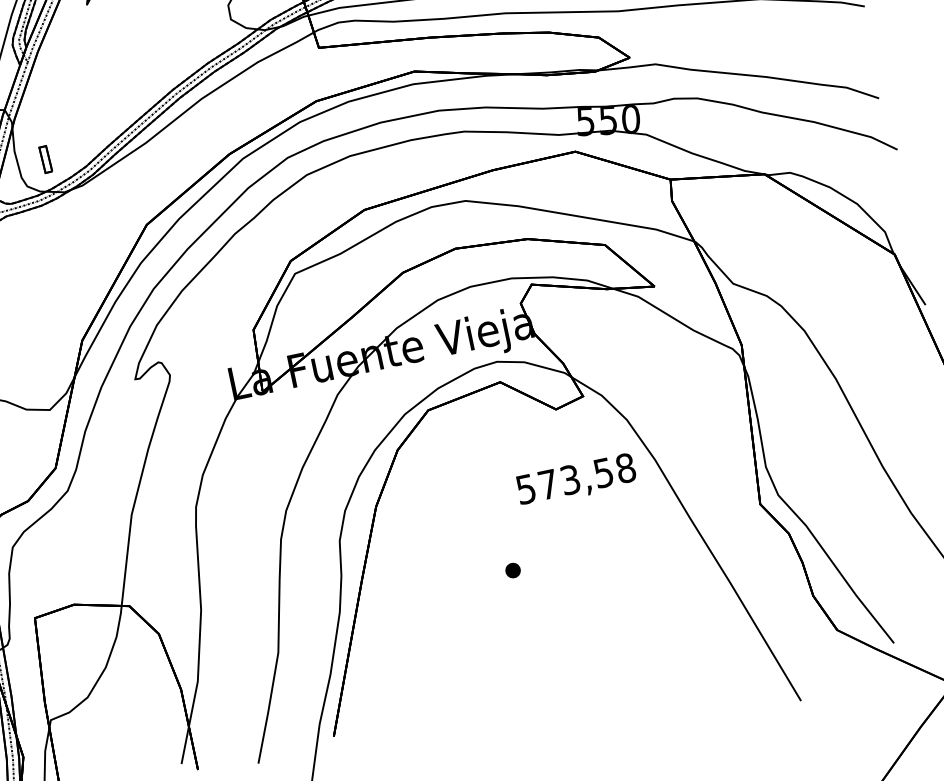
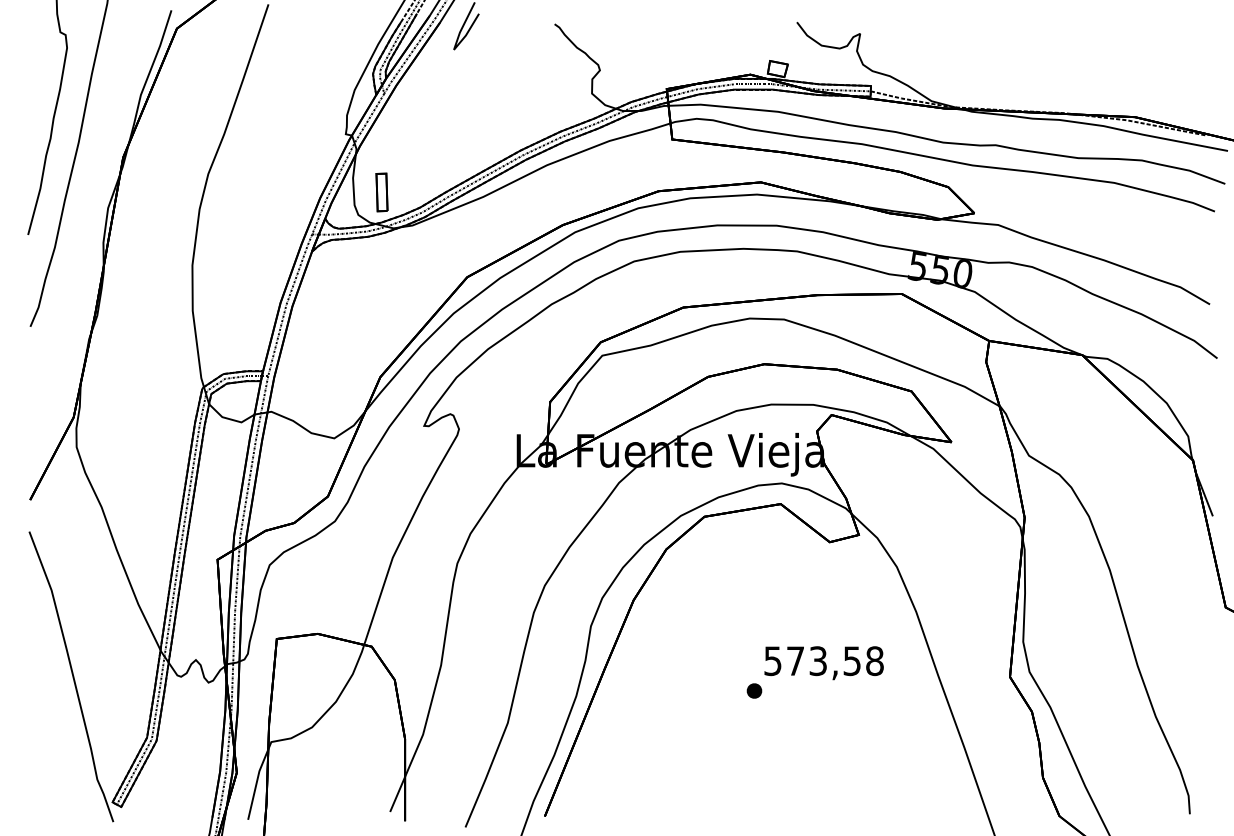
part: (45, 159) -> (381, 192), size x1.43
text: (576, 481) -> (823, 663), moved

